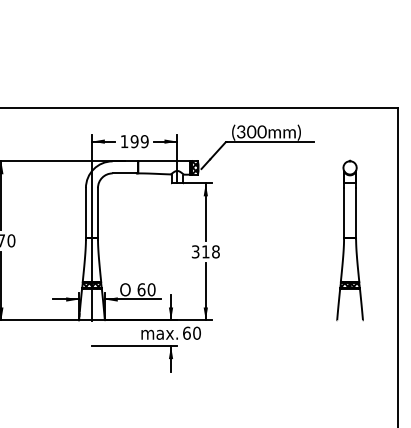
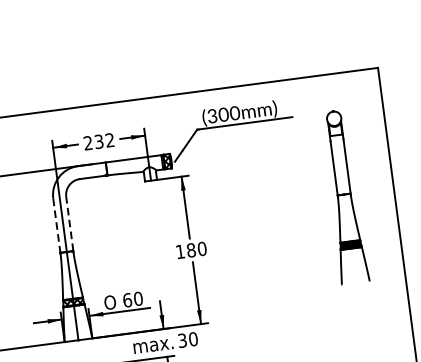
text: (134, 141) -> (98, 141), 199 -> 232
line: (98, 212) -> (70, 223), solid -> dashed
line: (85, 213) -> (56, 226), solid -> dashed
part: (349, 240) -> (343, 197), moved
text: (205, 251) -> (190, 249), 318 -> 180
text: (186, 332) -> (181, 339), 60 -> 30

